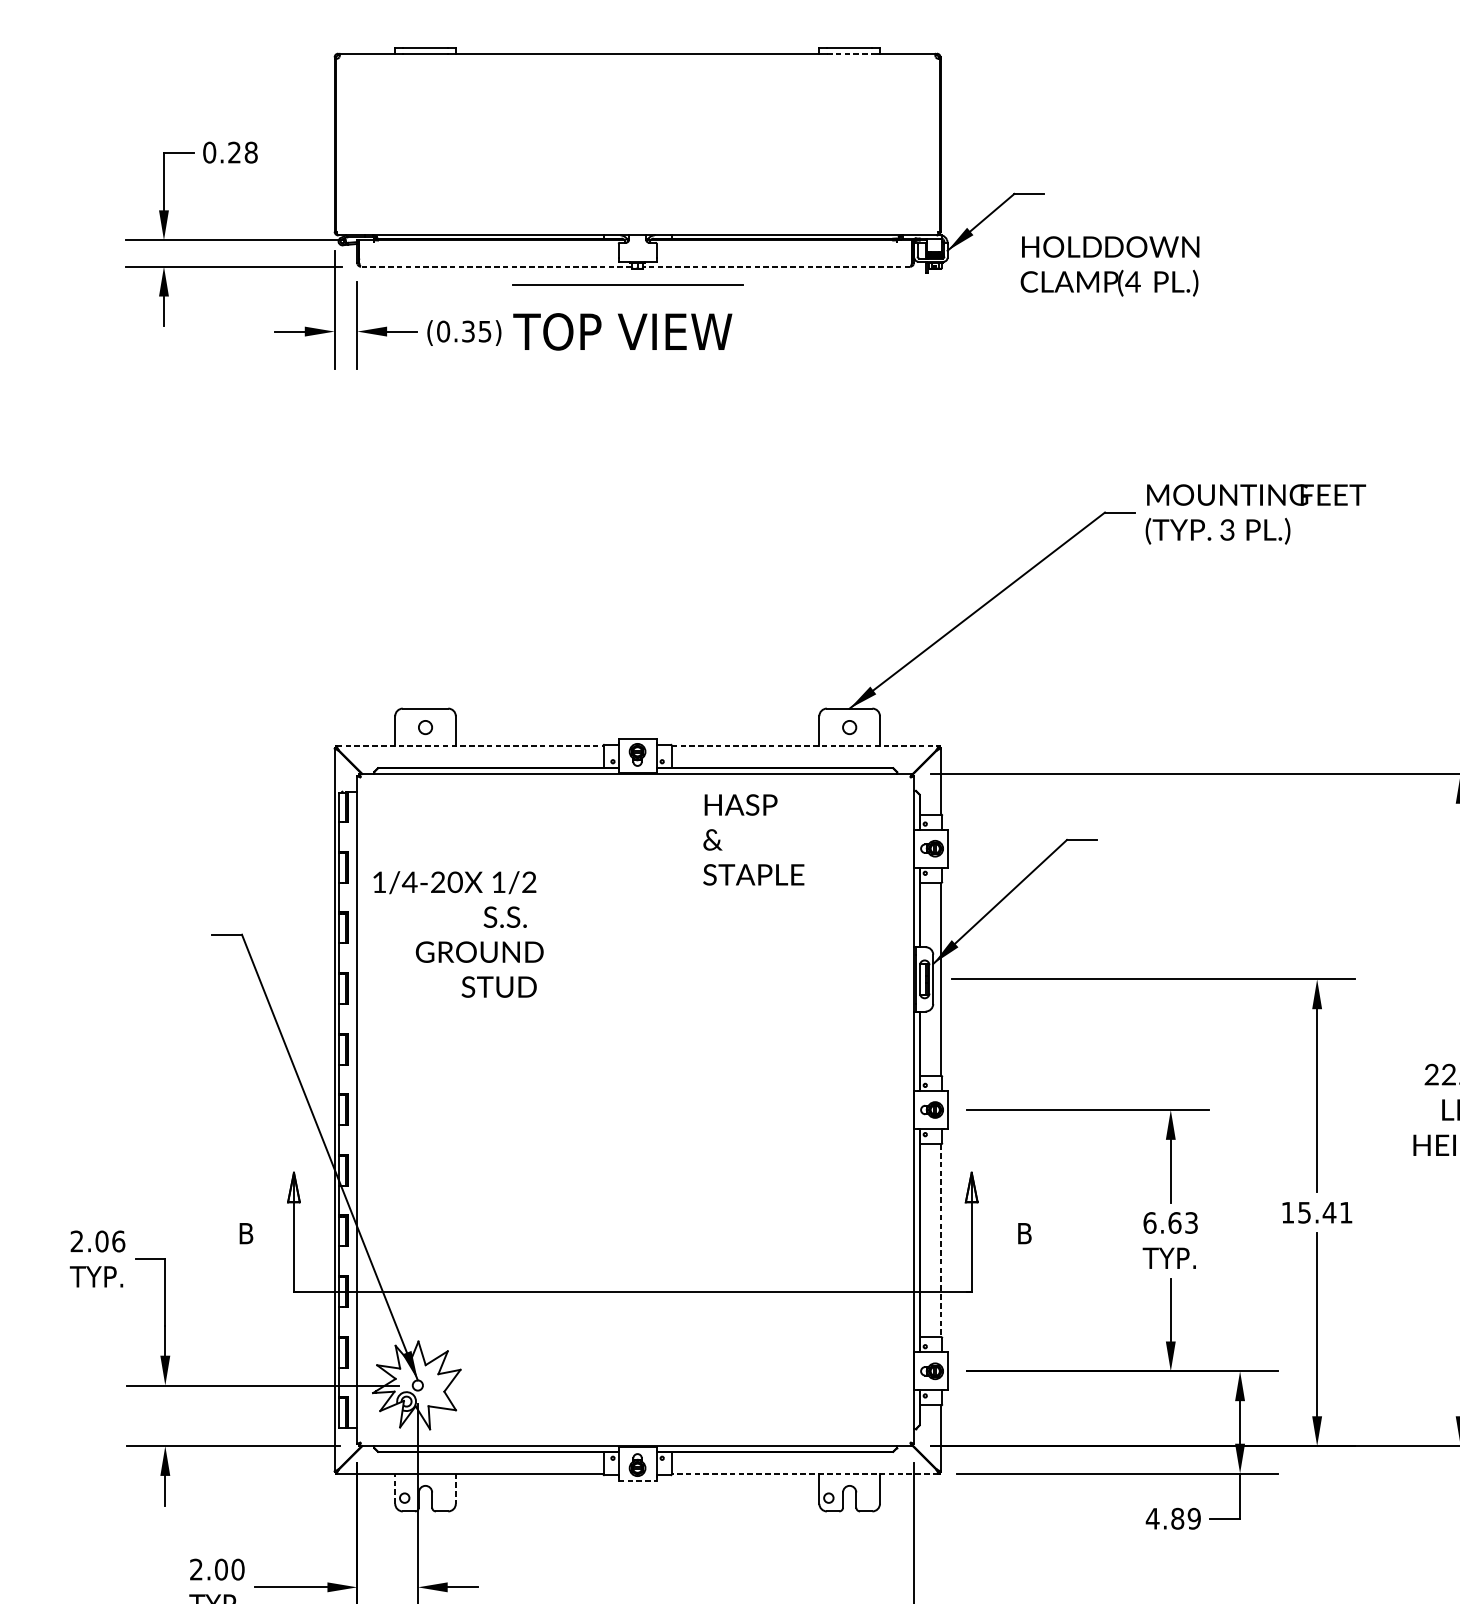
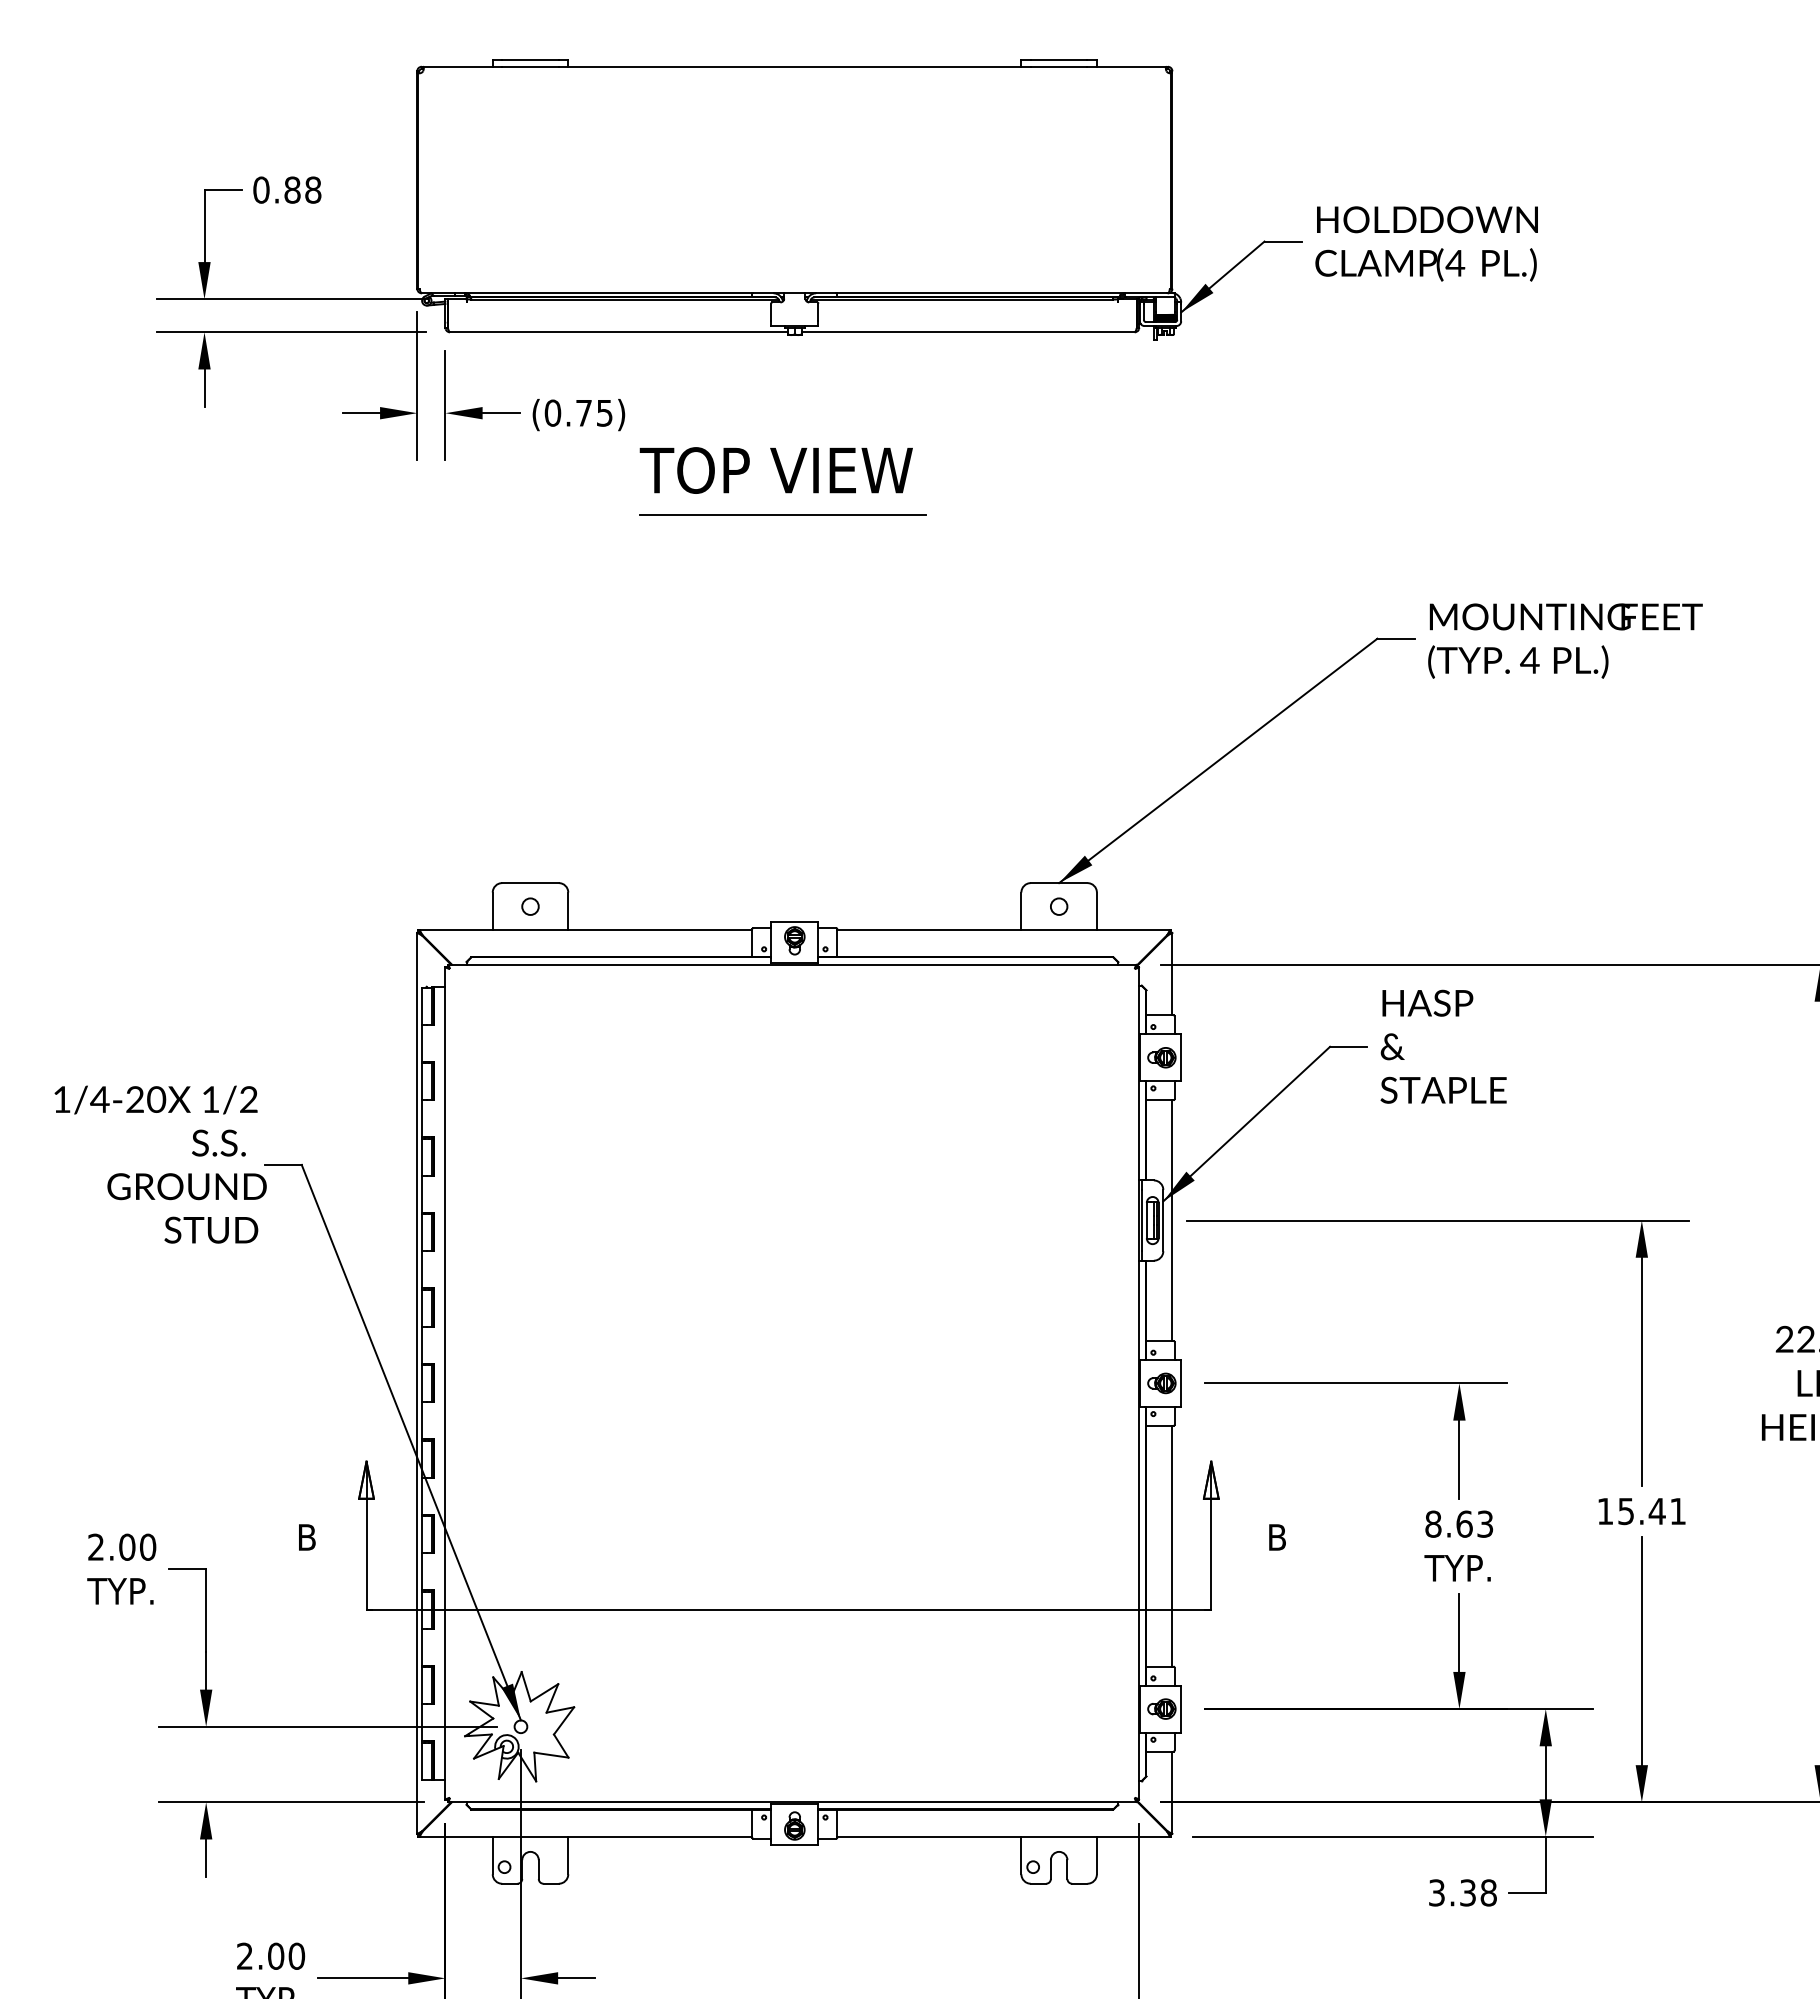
line: (849, 53) -> (1059, 66), dashed -> solid
text: (234, 152) -> (292, 189), 0.28 -> 0.88
line: (496, 266) -> (618, 332), dashed -> solid
line: (776, 266) -> (967, 332), dashed -> solid
text: (1109, 266) -> (1426, 243), moved
line: (627, 284) -> (782, 514), moved
text: (468, 331) -> (583, 412), (0.35) -> (0.75)
text: (622, 331) -> (775, 470), moved
text: (1227, 530) -> (1529, 660), 3 -> 4
line: (470, 746) -> (586, 930), dashed -> solid
line: (805, 746) -> (1004, 930), dashed -> solid
text: (753, 839) -> (1443, 1046), moved
text: (458, 934) -> (160, 1164), moved
text: (1150, 1222) -> (1433, 1523), 6.63 -> 8.63
text: (119, 1240) -> (148, 1546), 2.06 -> 2.00
line: (940, 1240) -> (1172, 1546), dashed -> solid
line: (805, 1473) -> (1003, 1836), dashed -> solid
line: (637, 1480) -> (794, 1845), dashed -> solid
line: (395, 1488) -> (492, 1855), dashed -> solid
line: (456, 1488) -> (568, 1855), dashed -> solid
text: (1173, 1518) -> (1462, 1892), 4.89 -> 3.38

